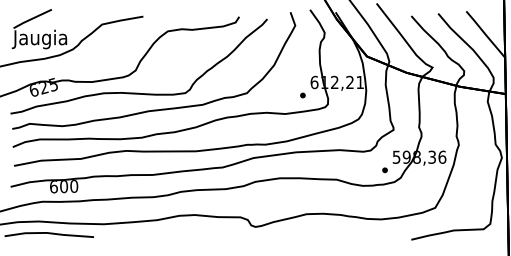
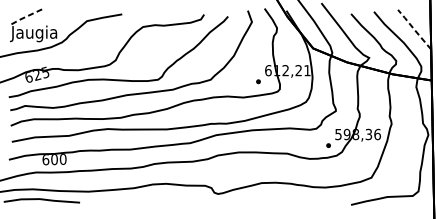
line: (32, 18) -> (27, 15), solid -> dashed
line: (485, 34) -> (414, 29), solid -> dashed

